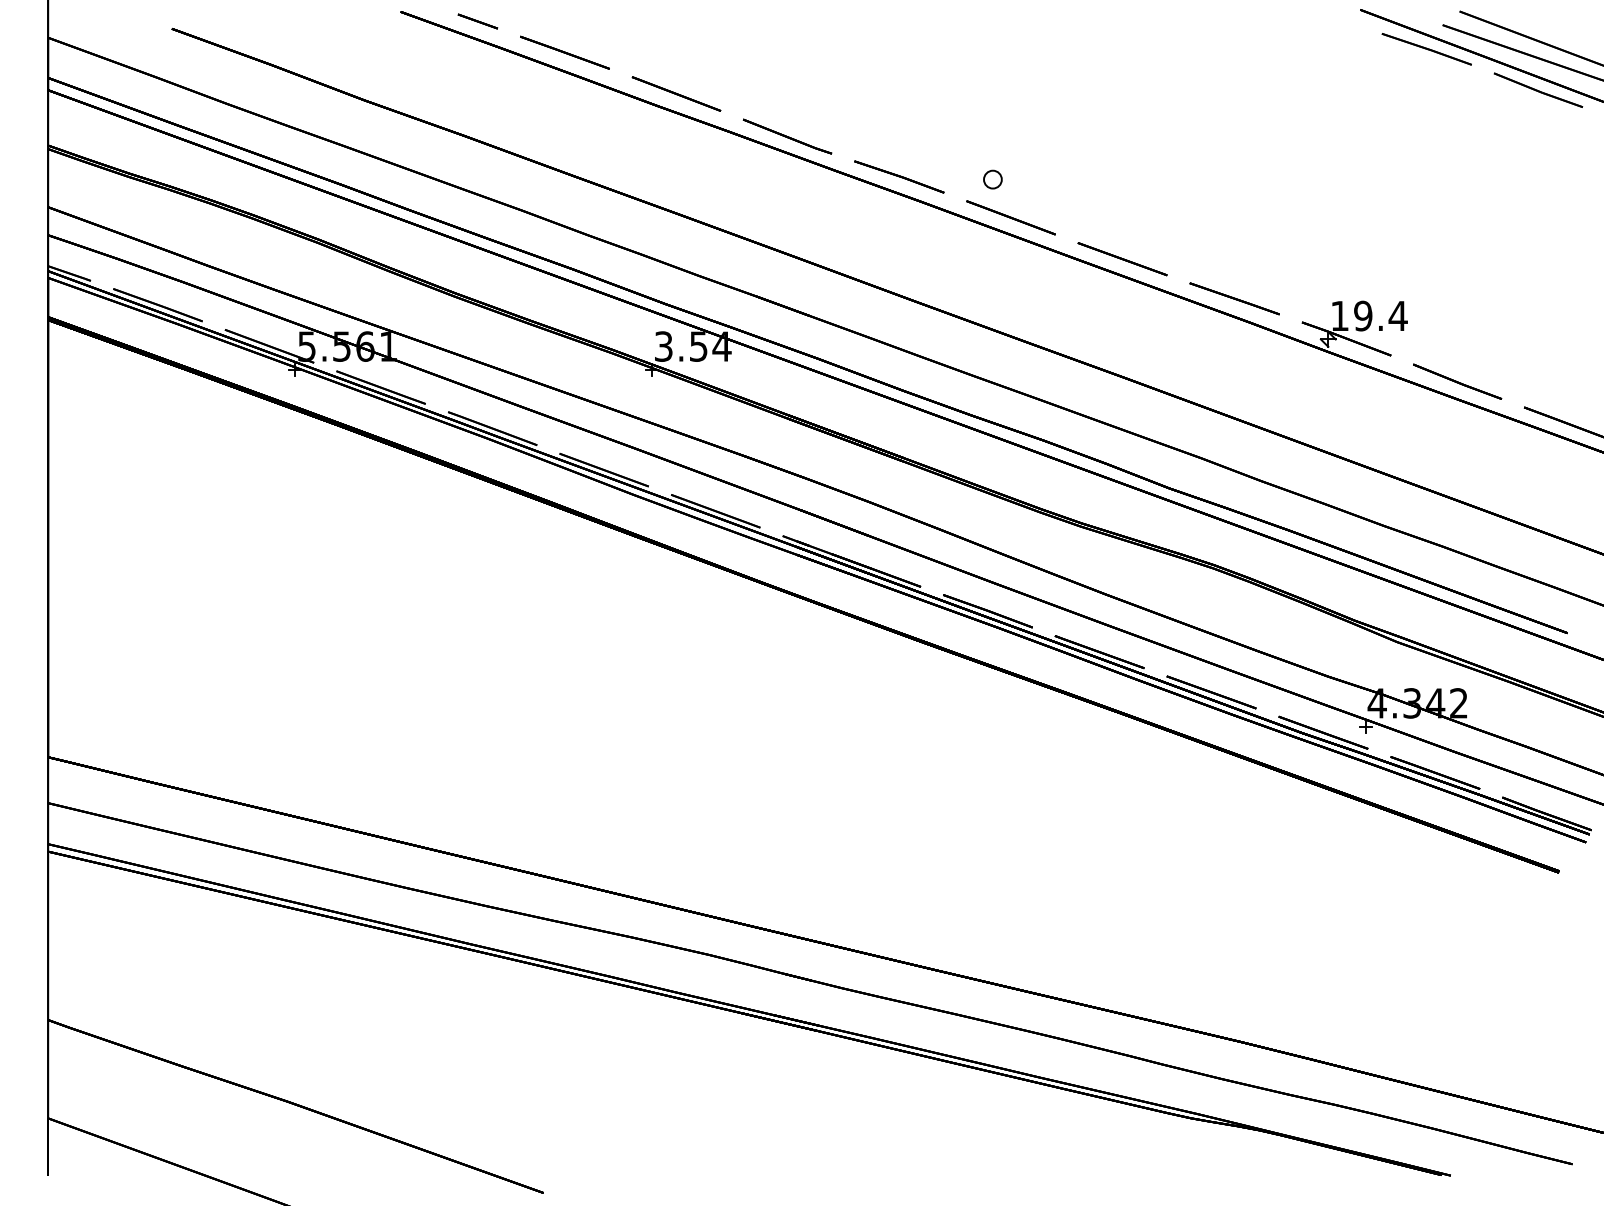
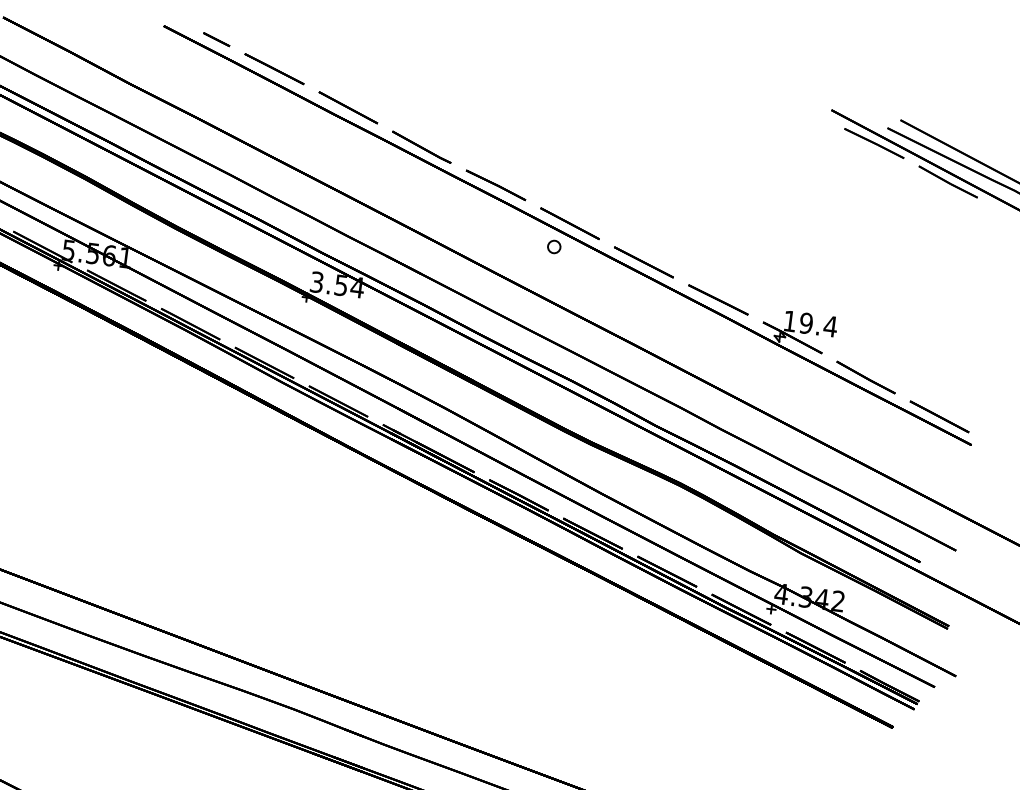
part: (992, 179) -> (553, 246), moved

